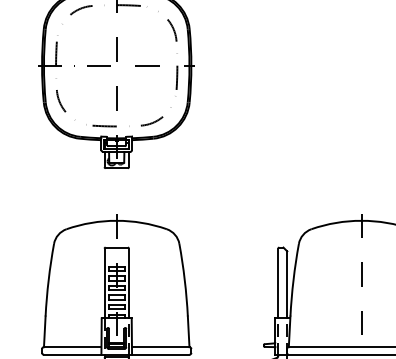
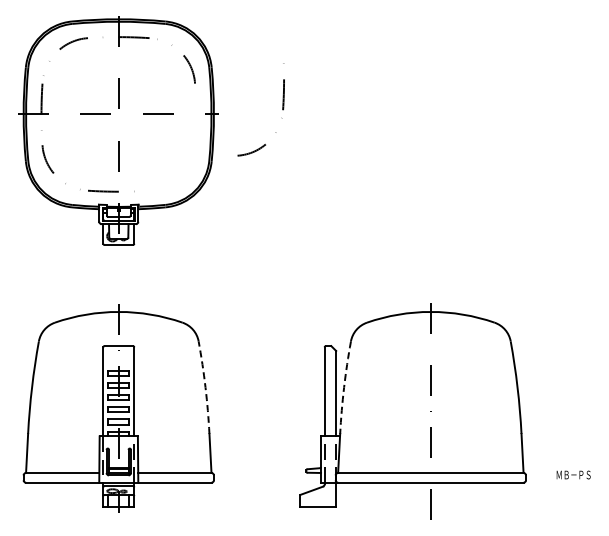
part: (176, 89) -> (282, 109), moved
arc: (184, 280) -> (205, 387), solid -> dashed
arc: (293, 280) -> (344, 387), solid -> dashed

